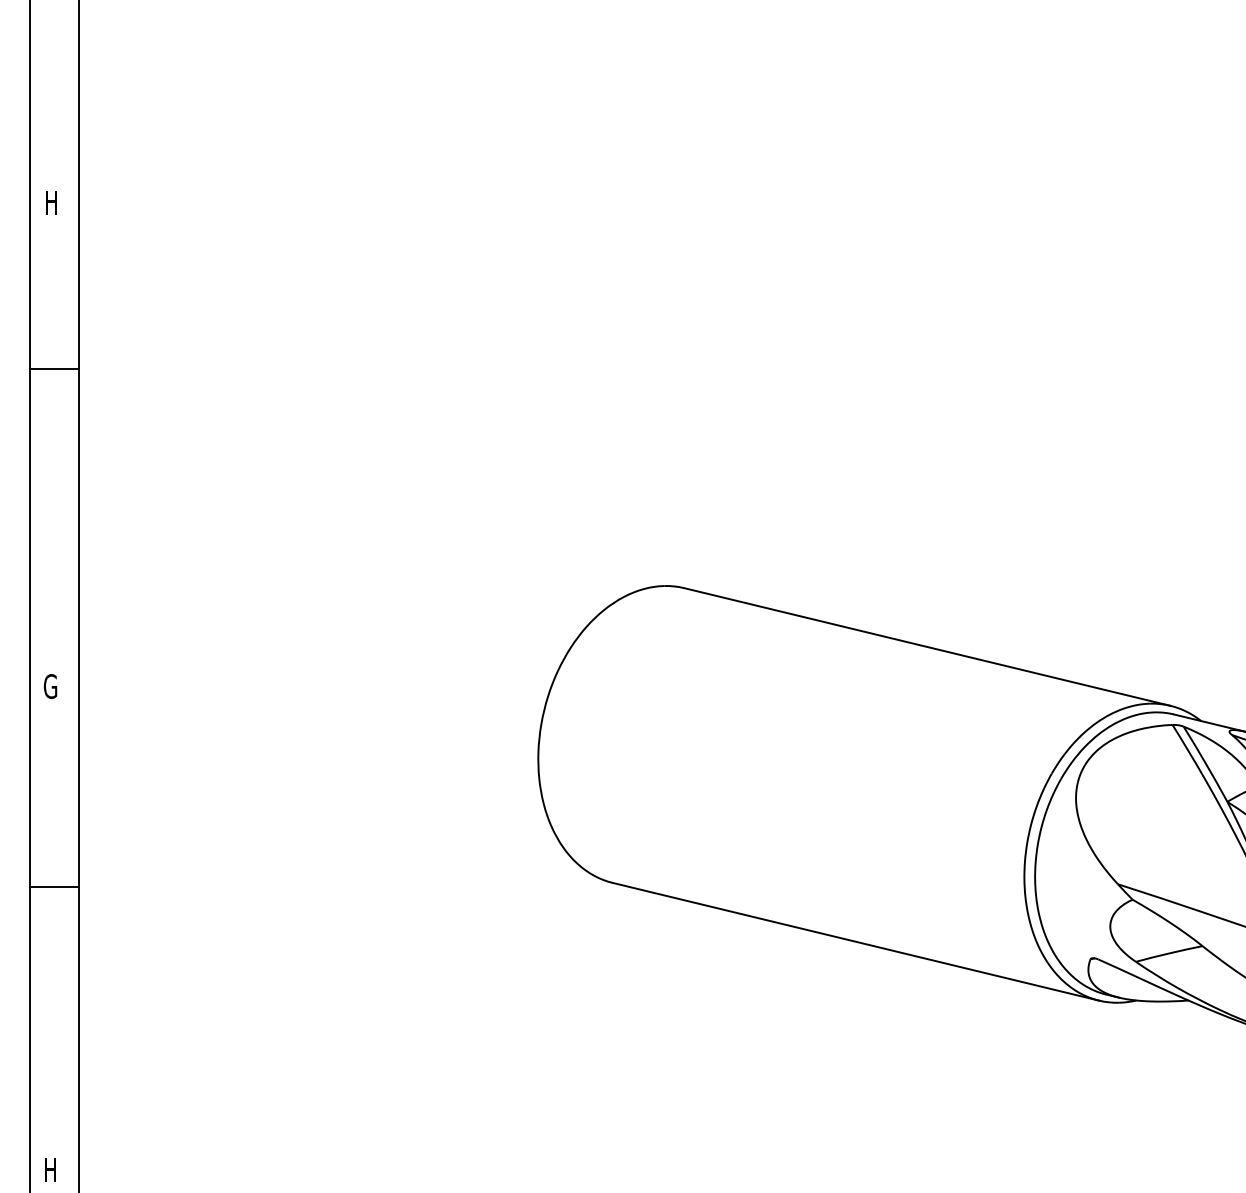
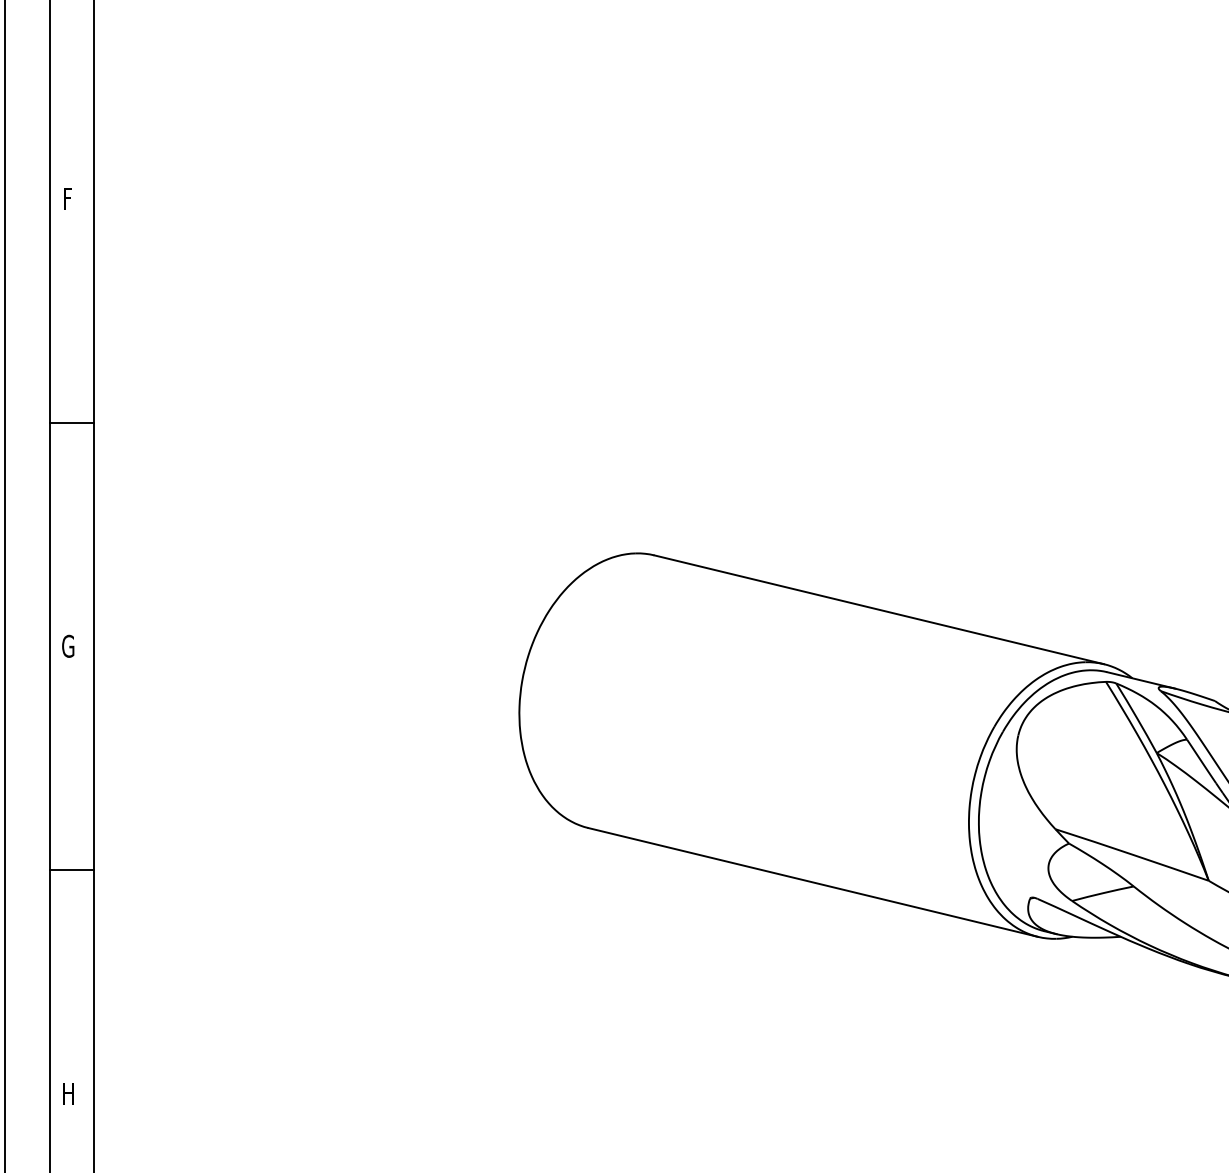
text: (51, 202) -> (69, 198), H -> F
line: (54, 368) -> (71, 422), moved
line: (54, 887) -> (71, 870), moved

